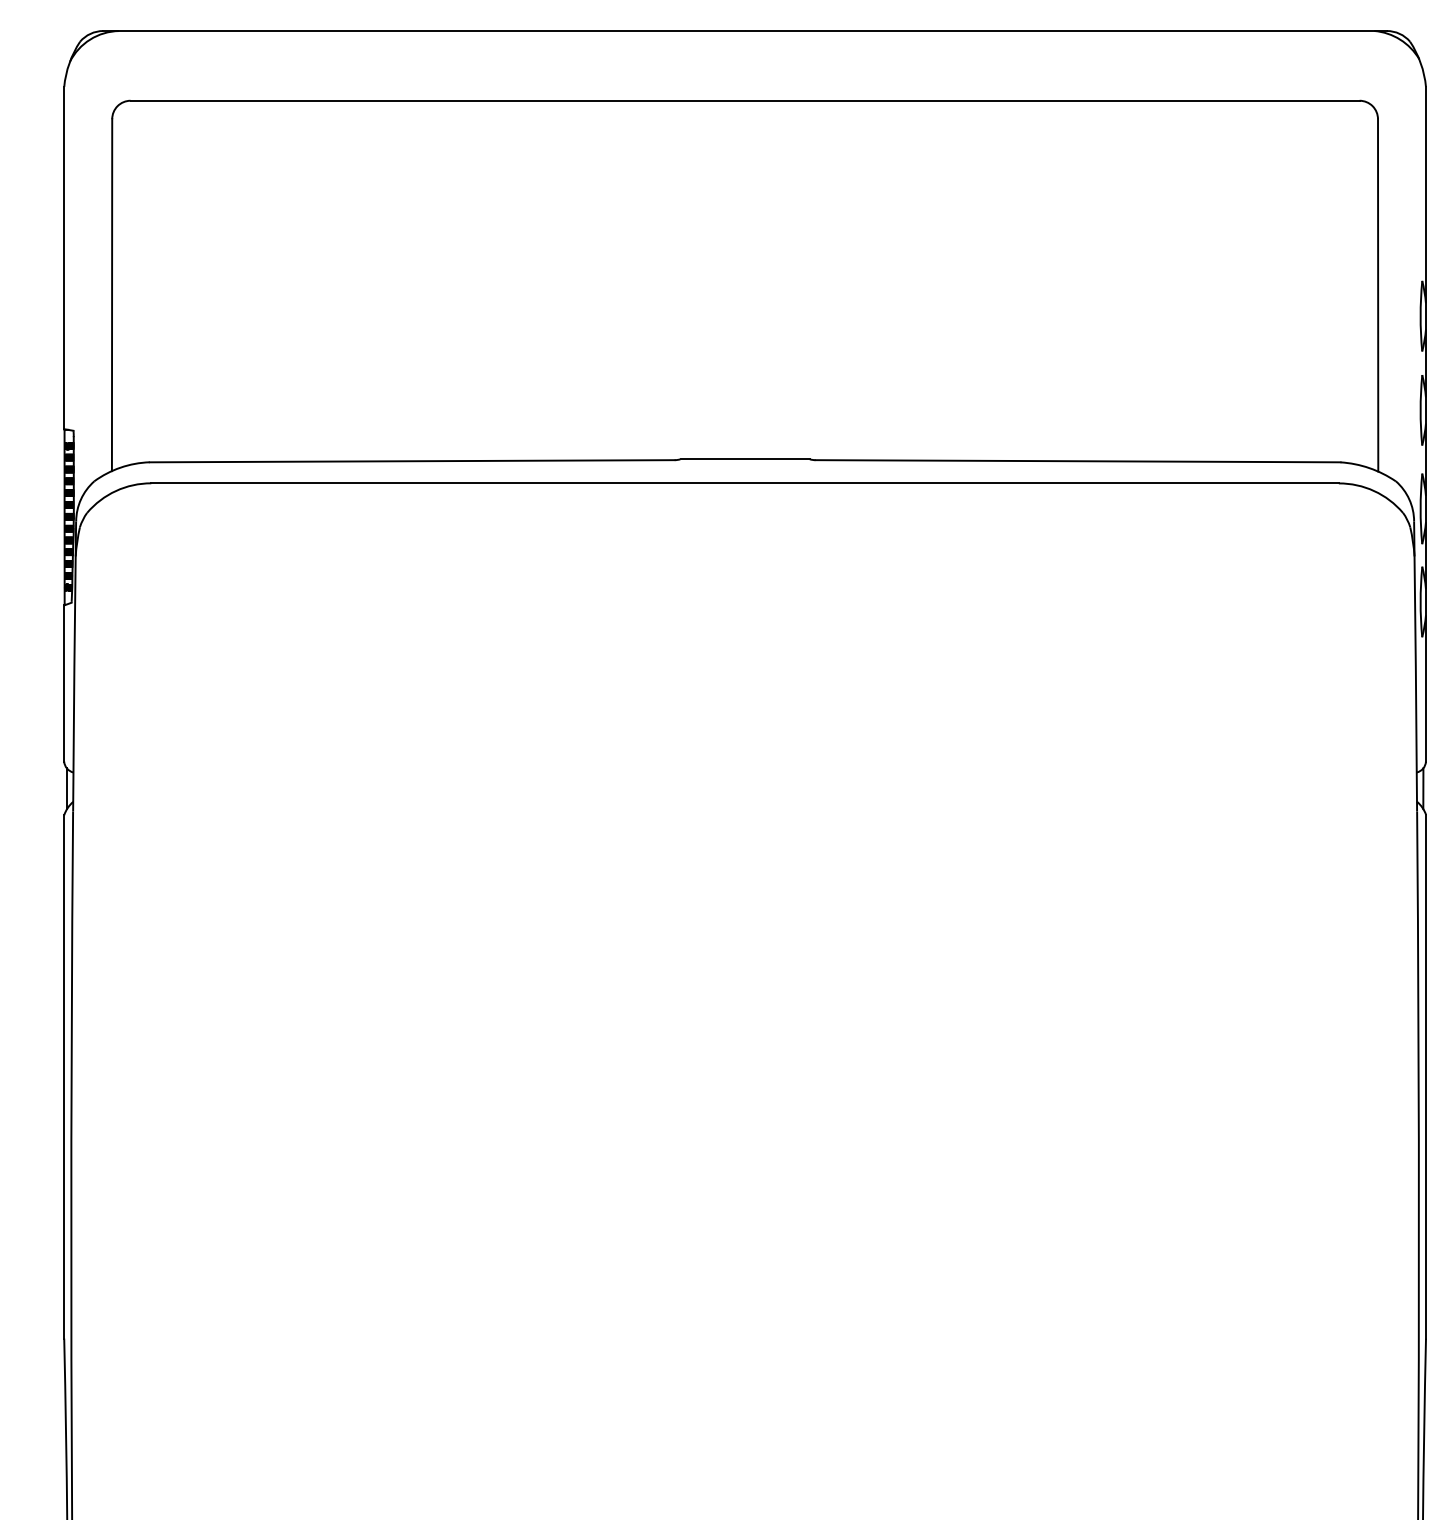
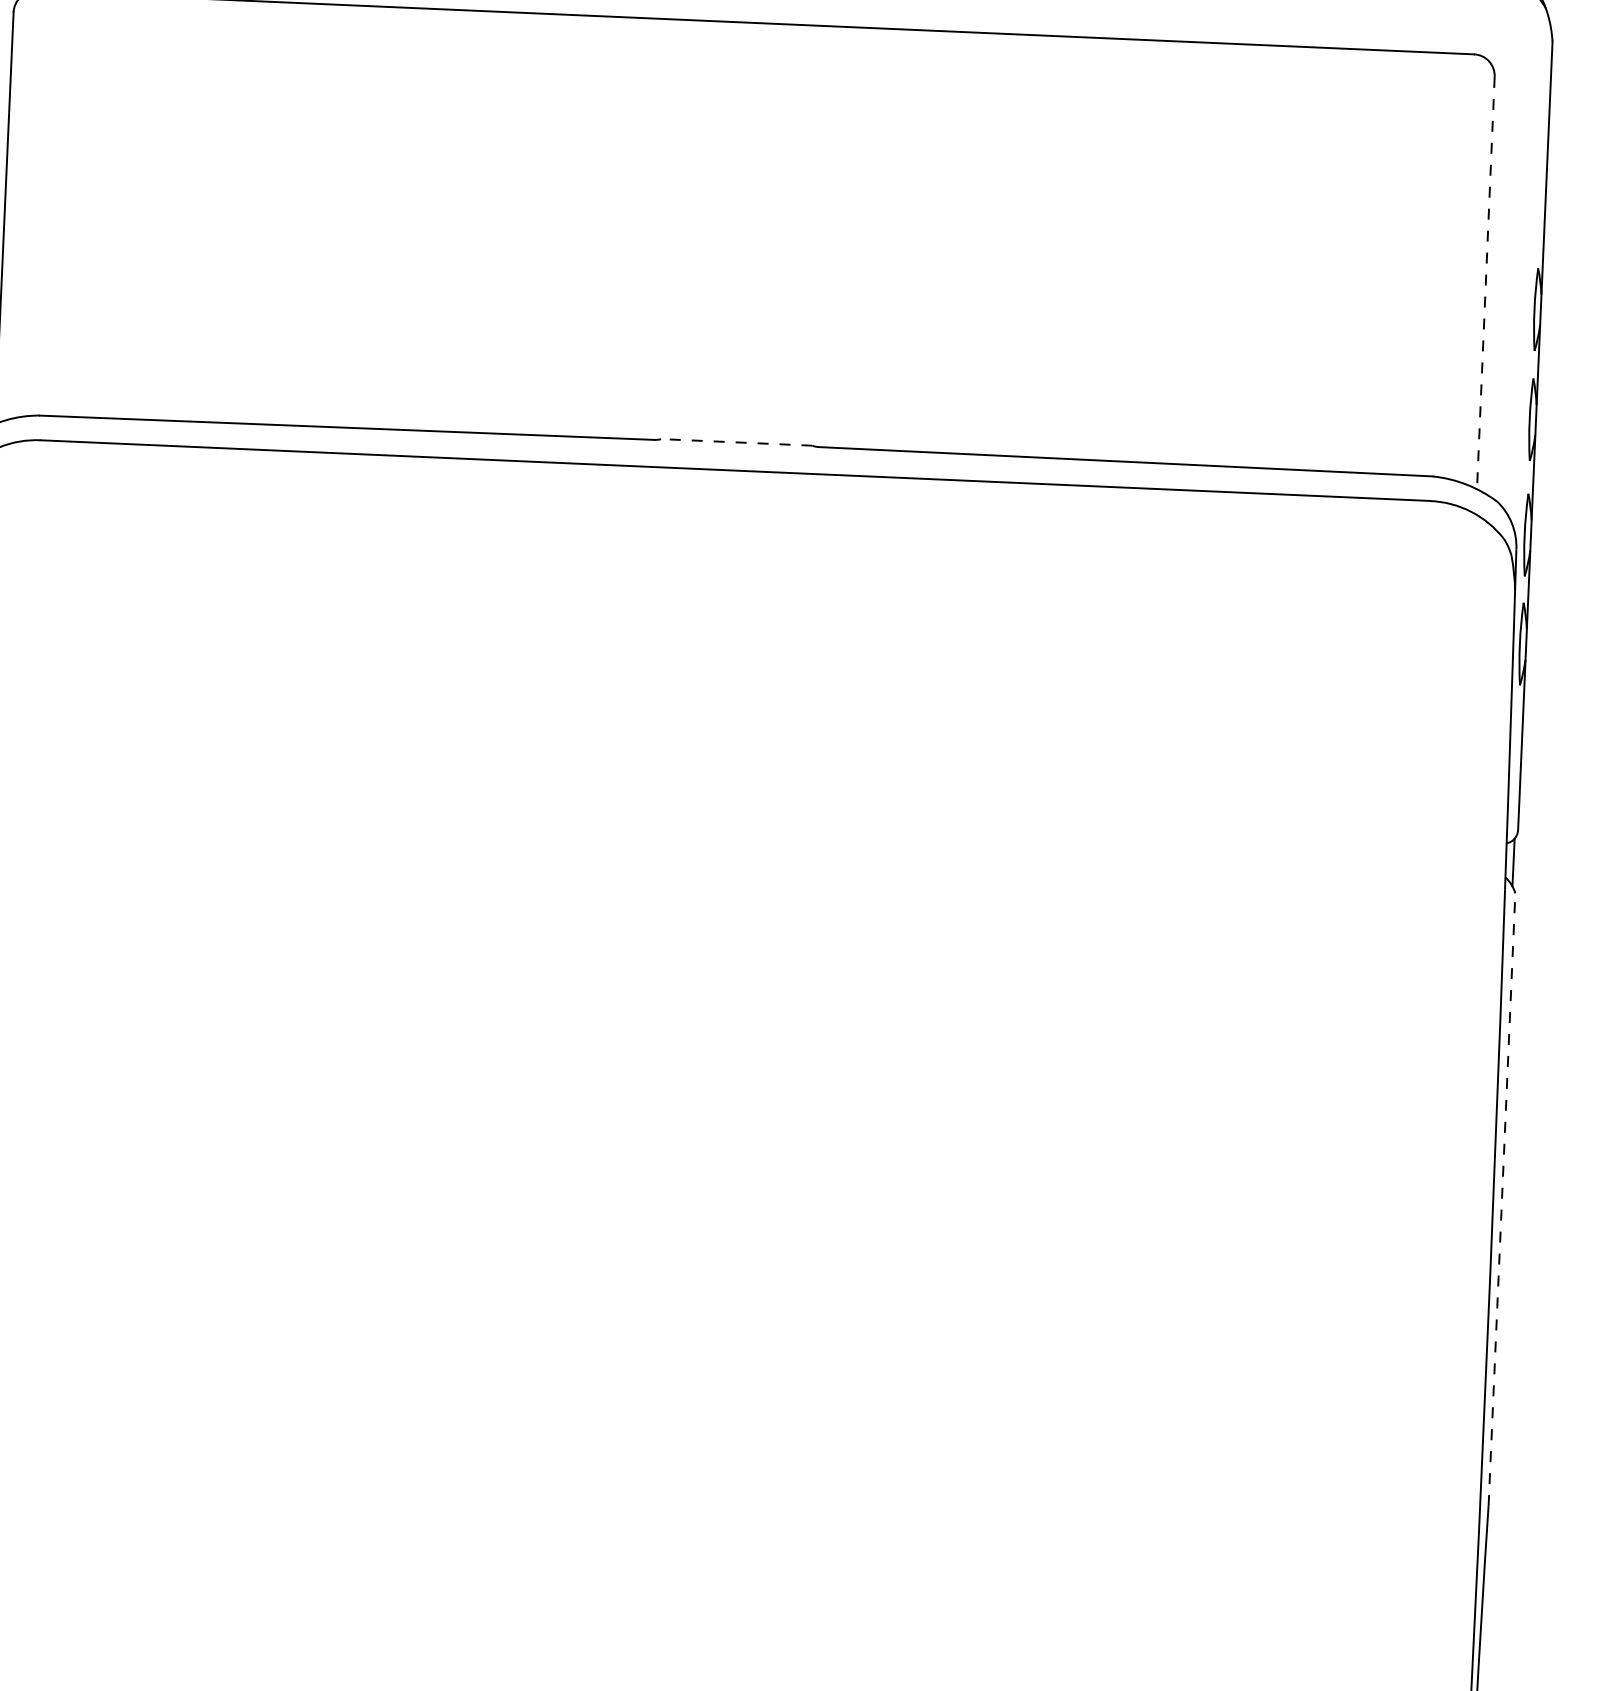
line: (1378, 295) -> (1486, 283), solid -> dashed
line: (745, 459) -> (737, 442), solid -> dashed
line: (1426, 1076) -> (1502, 1199), solid -> dashed

